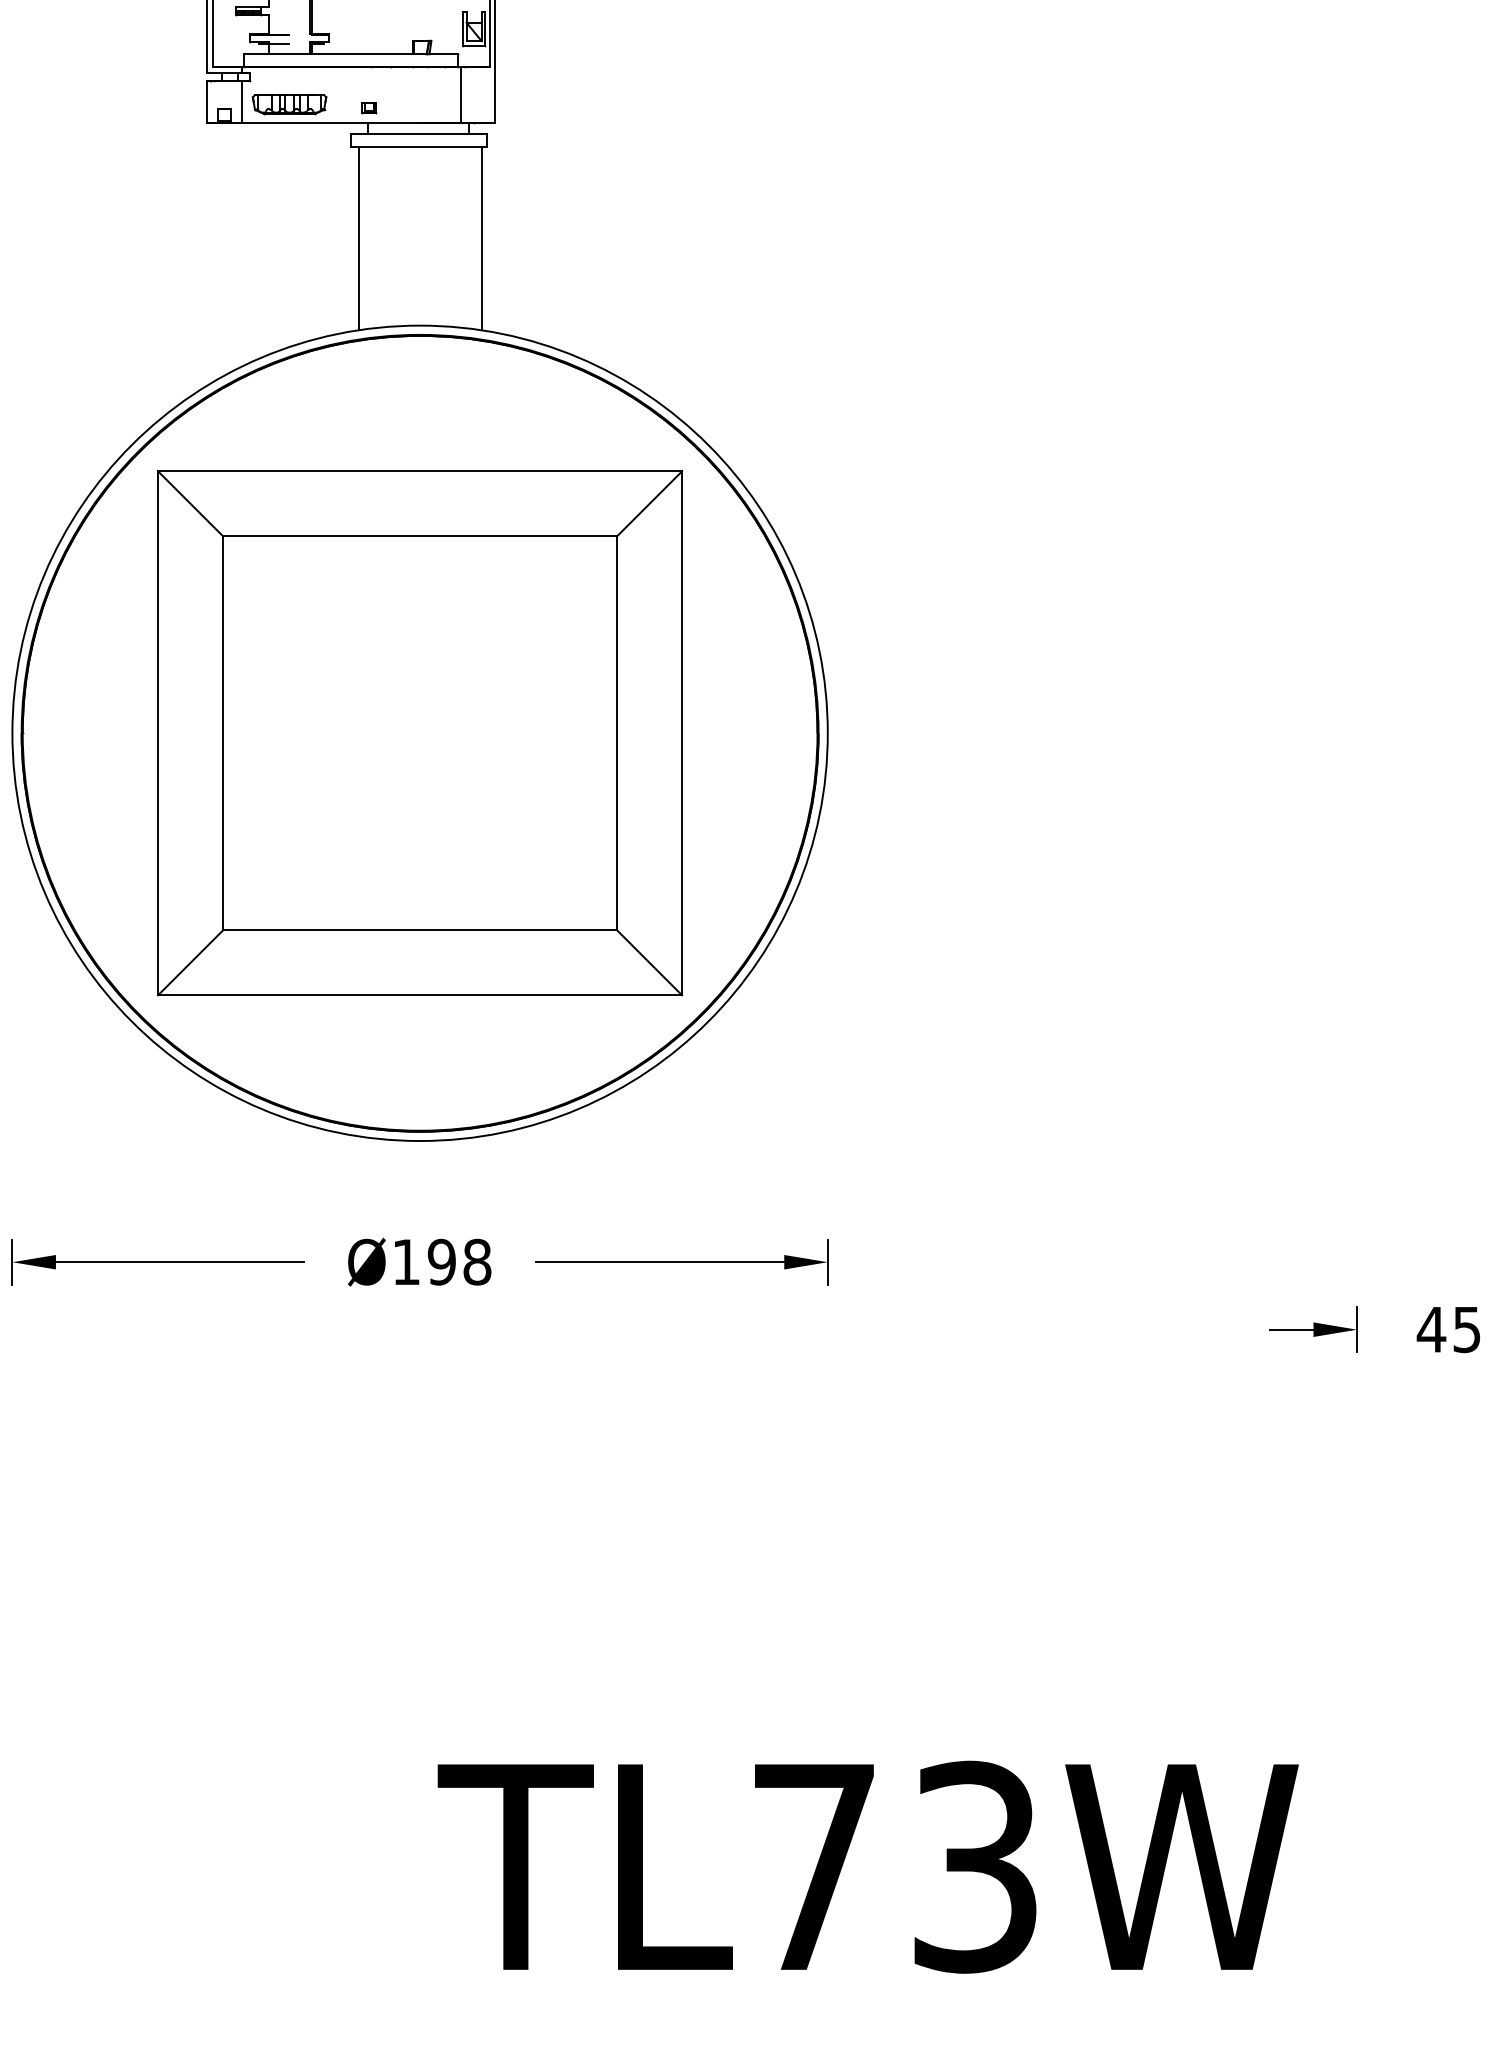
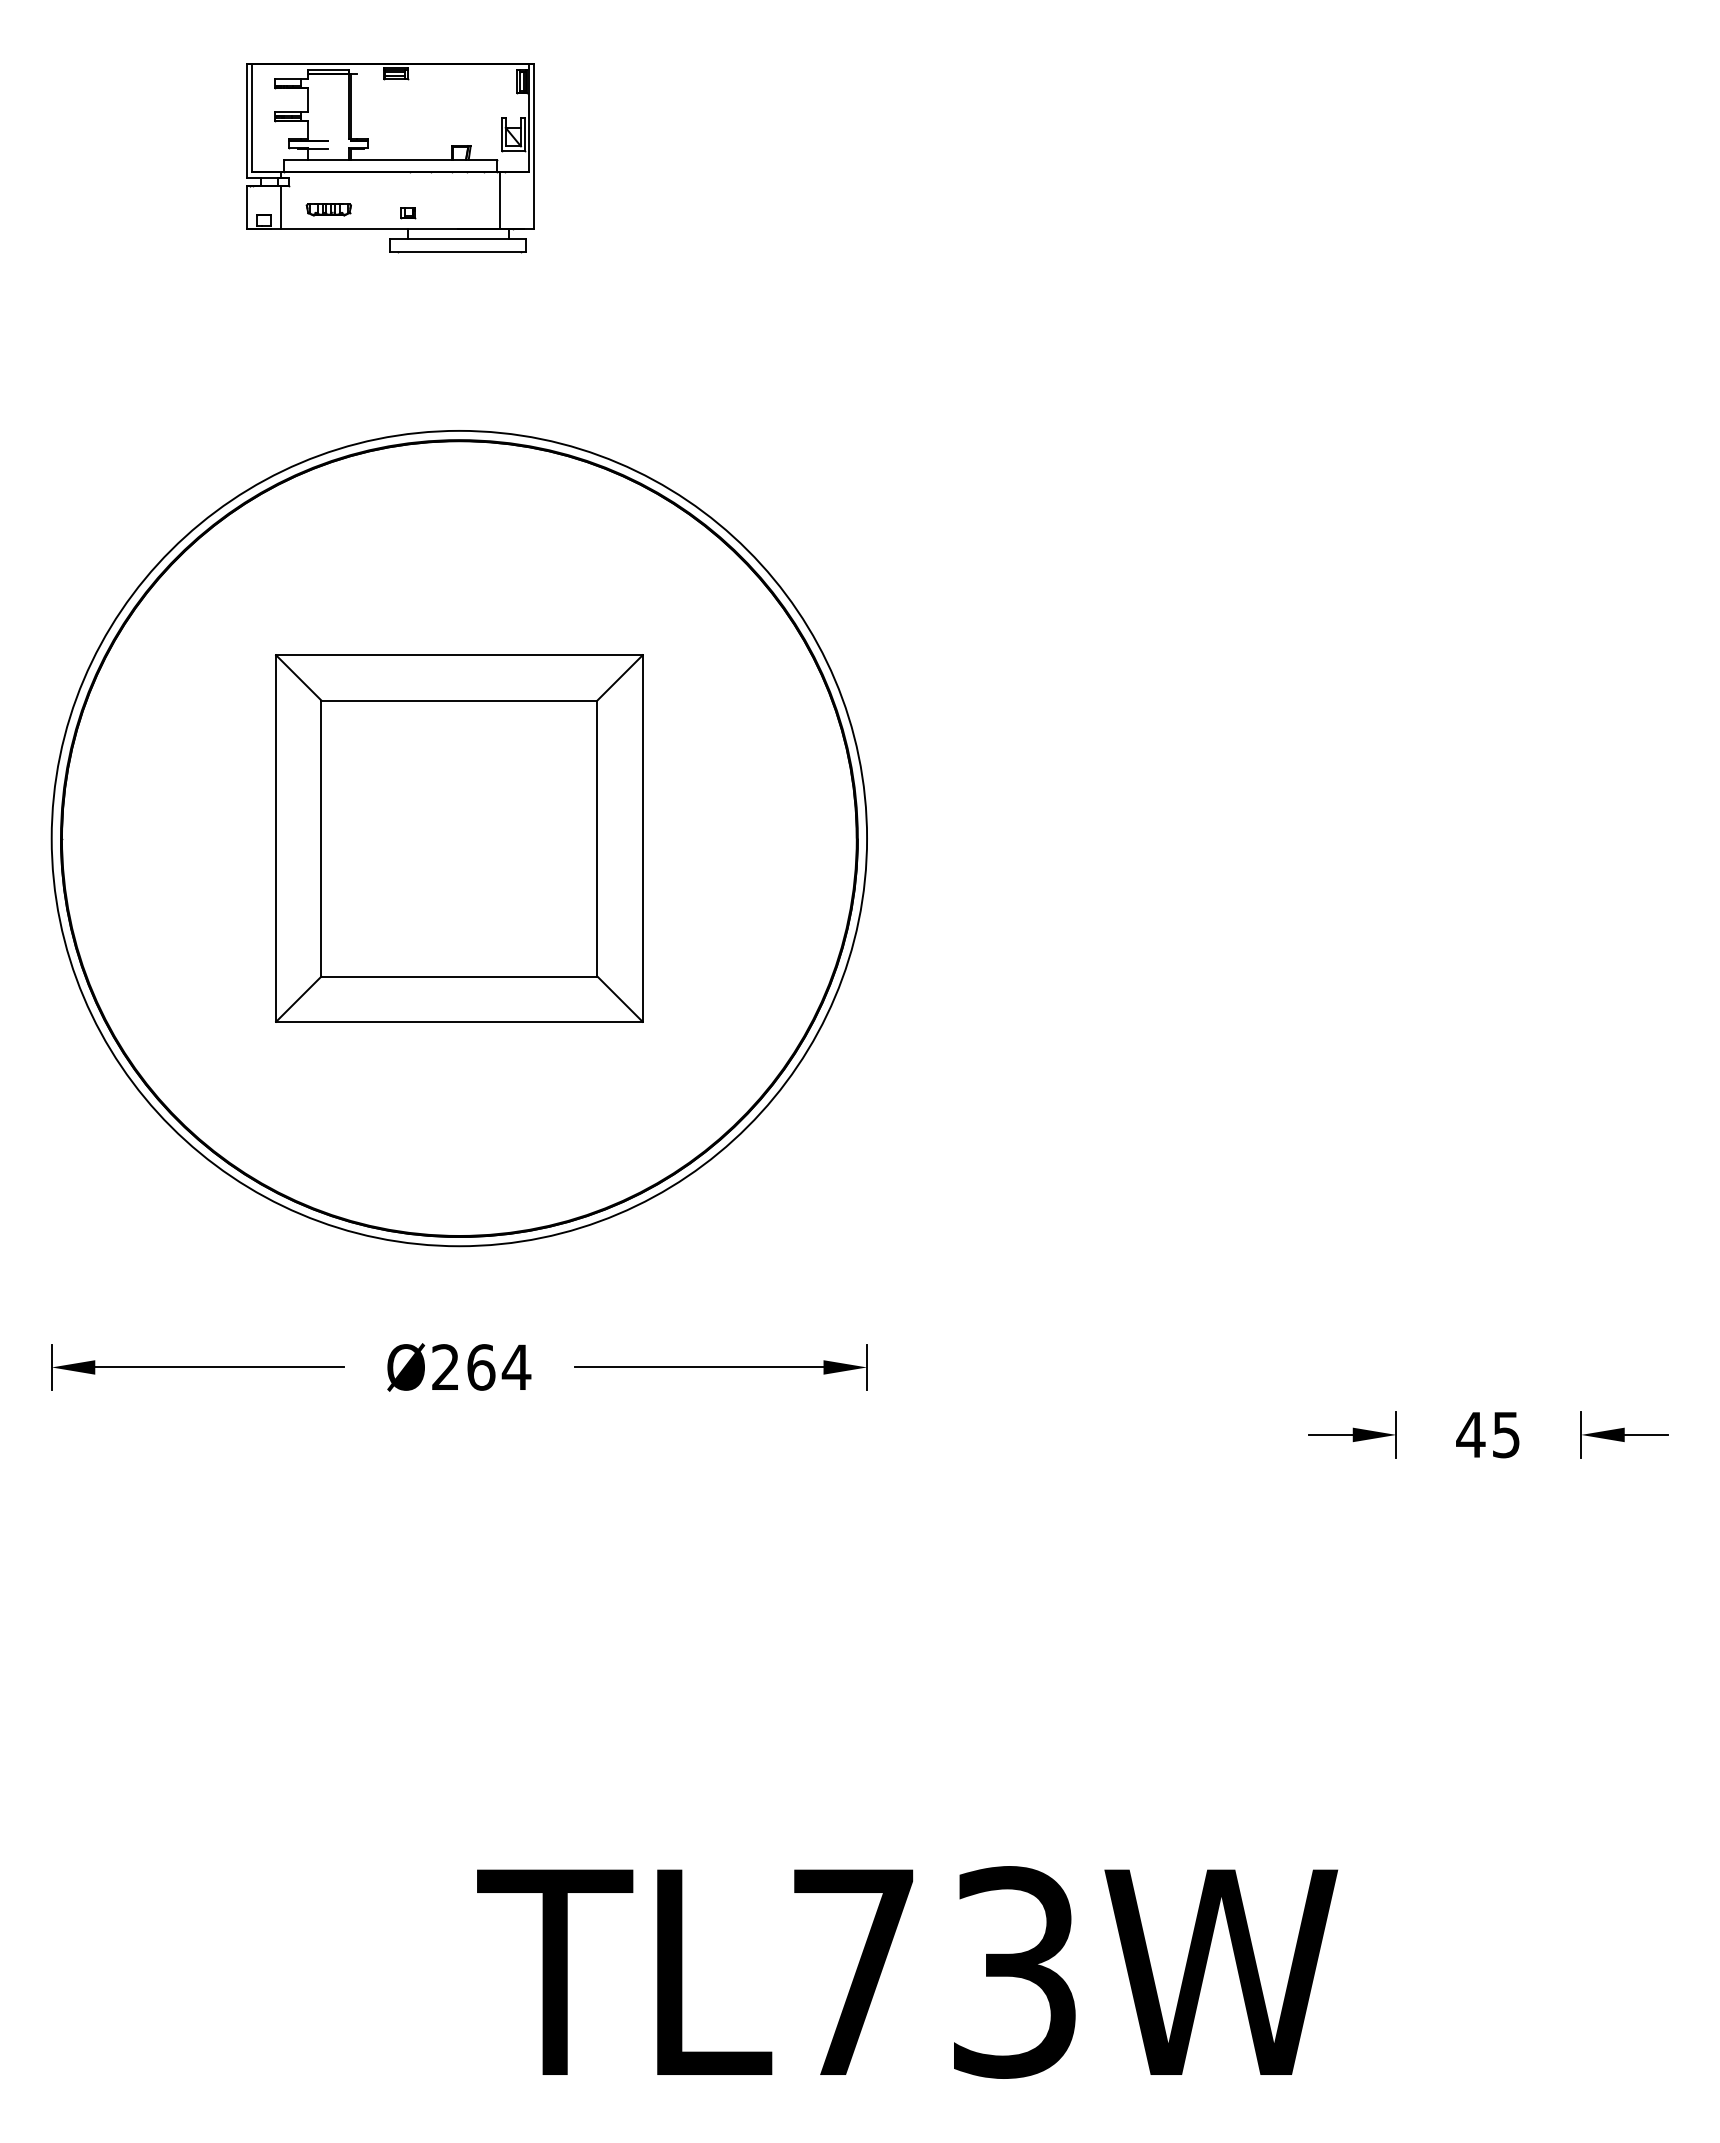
part: (289, 104) -> (328, 209), size x0.6
line: (358, 238) -> (397, 343), removed
line: (482, 238) -> (521, 343), removed
part: (420, 733) -> (459, 838), size x0.7
text: (442, 1262) -> (481, 1367), Ø198 -> Ø264

